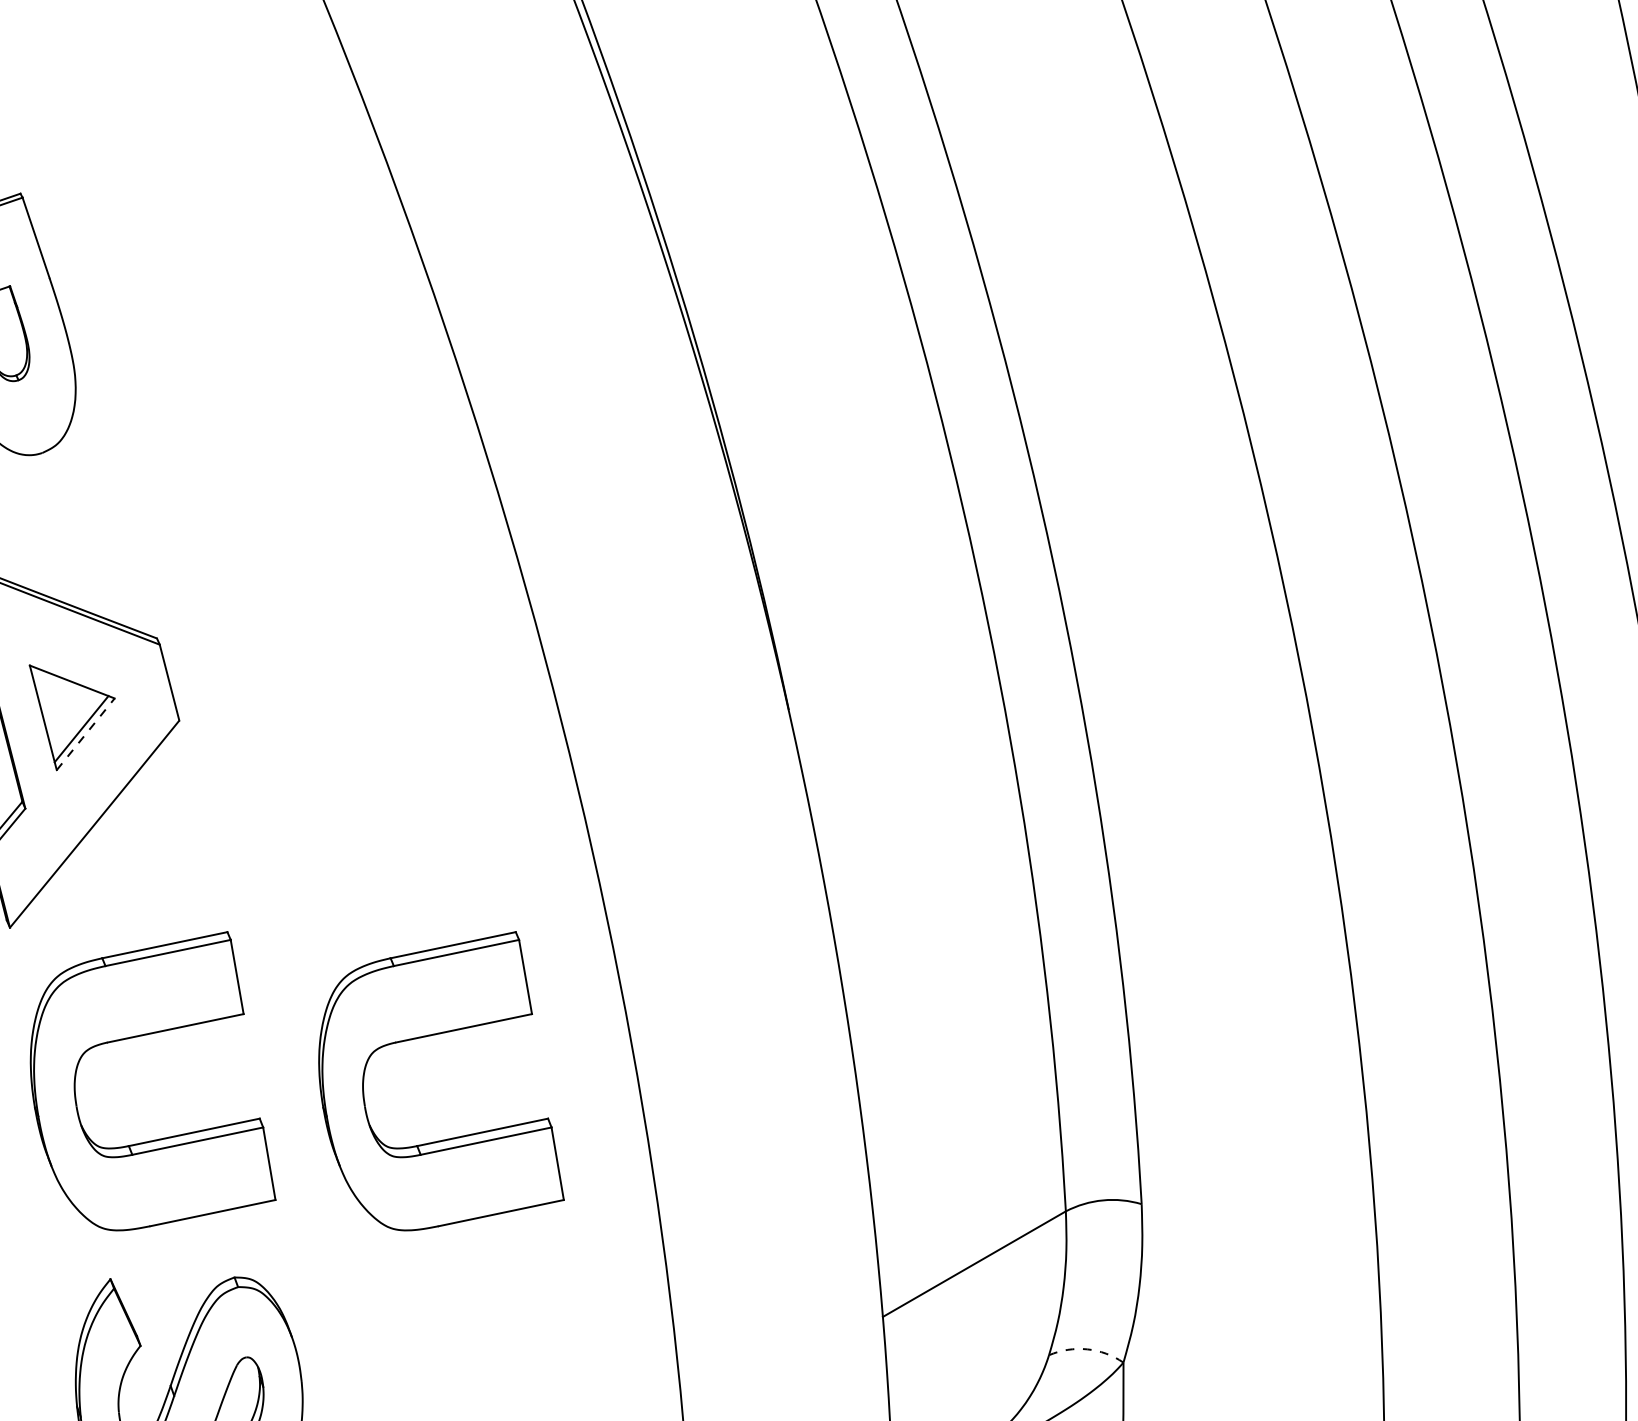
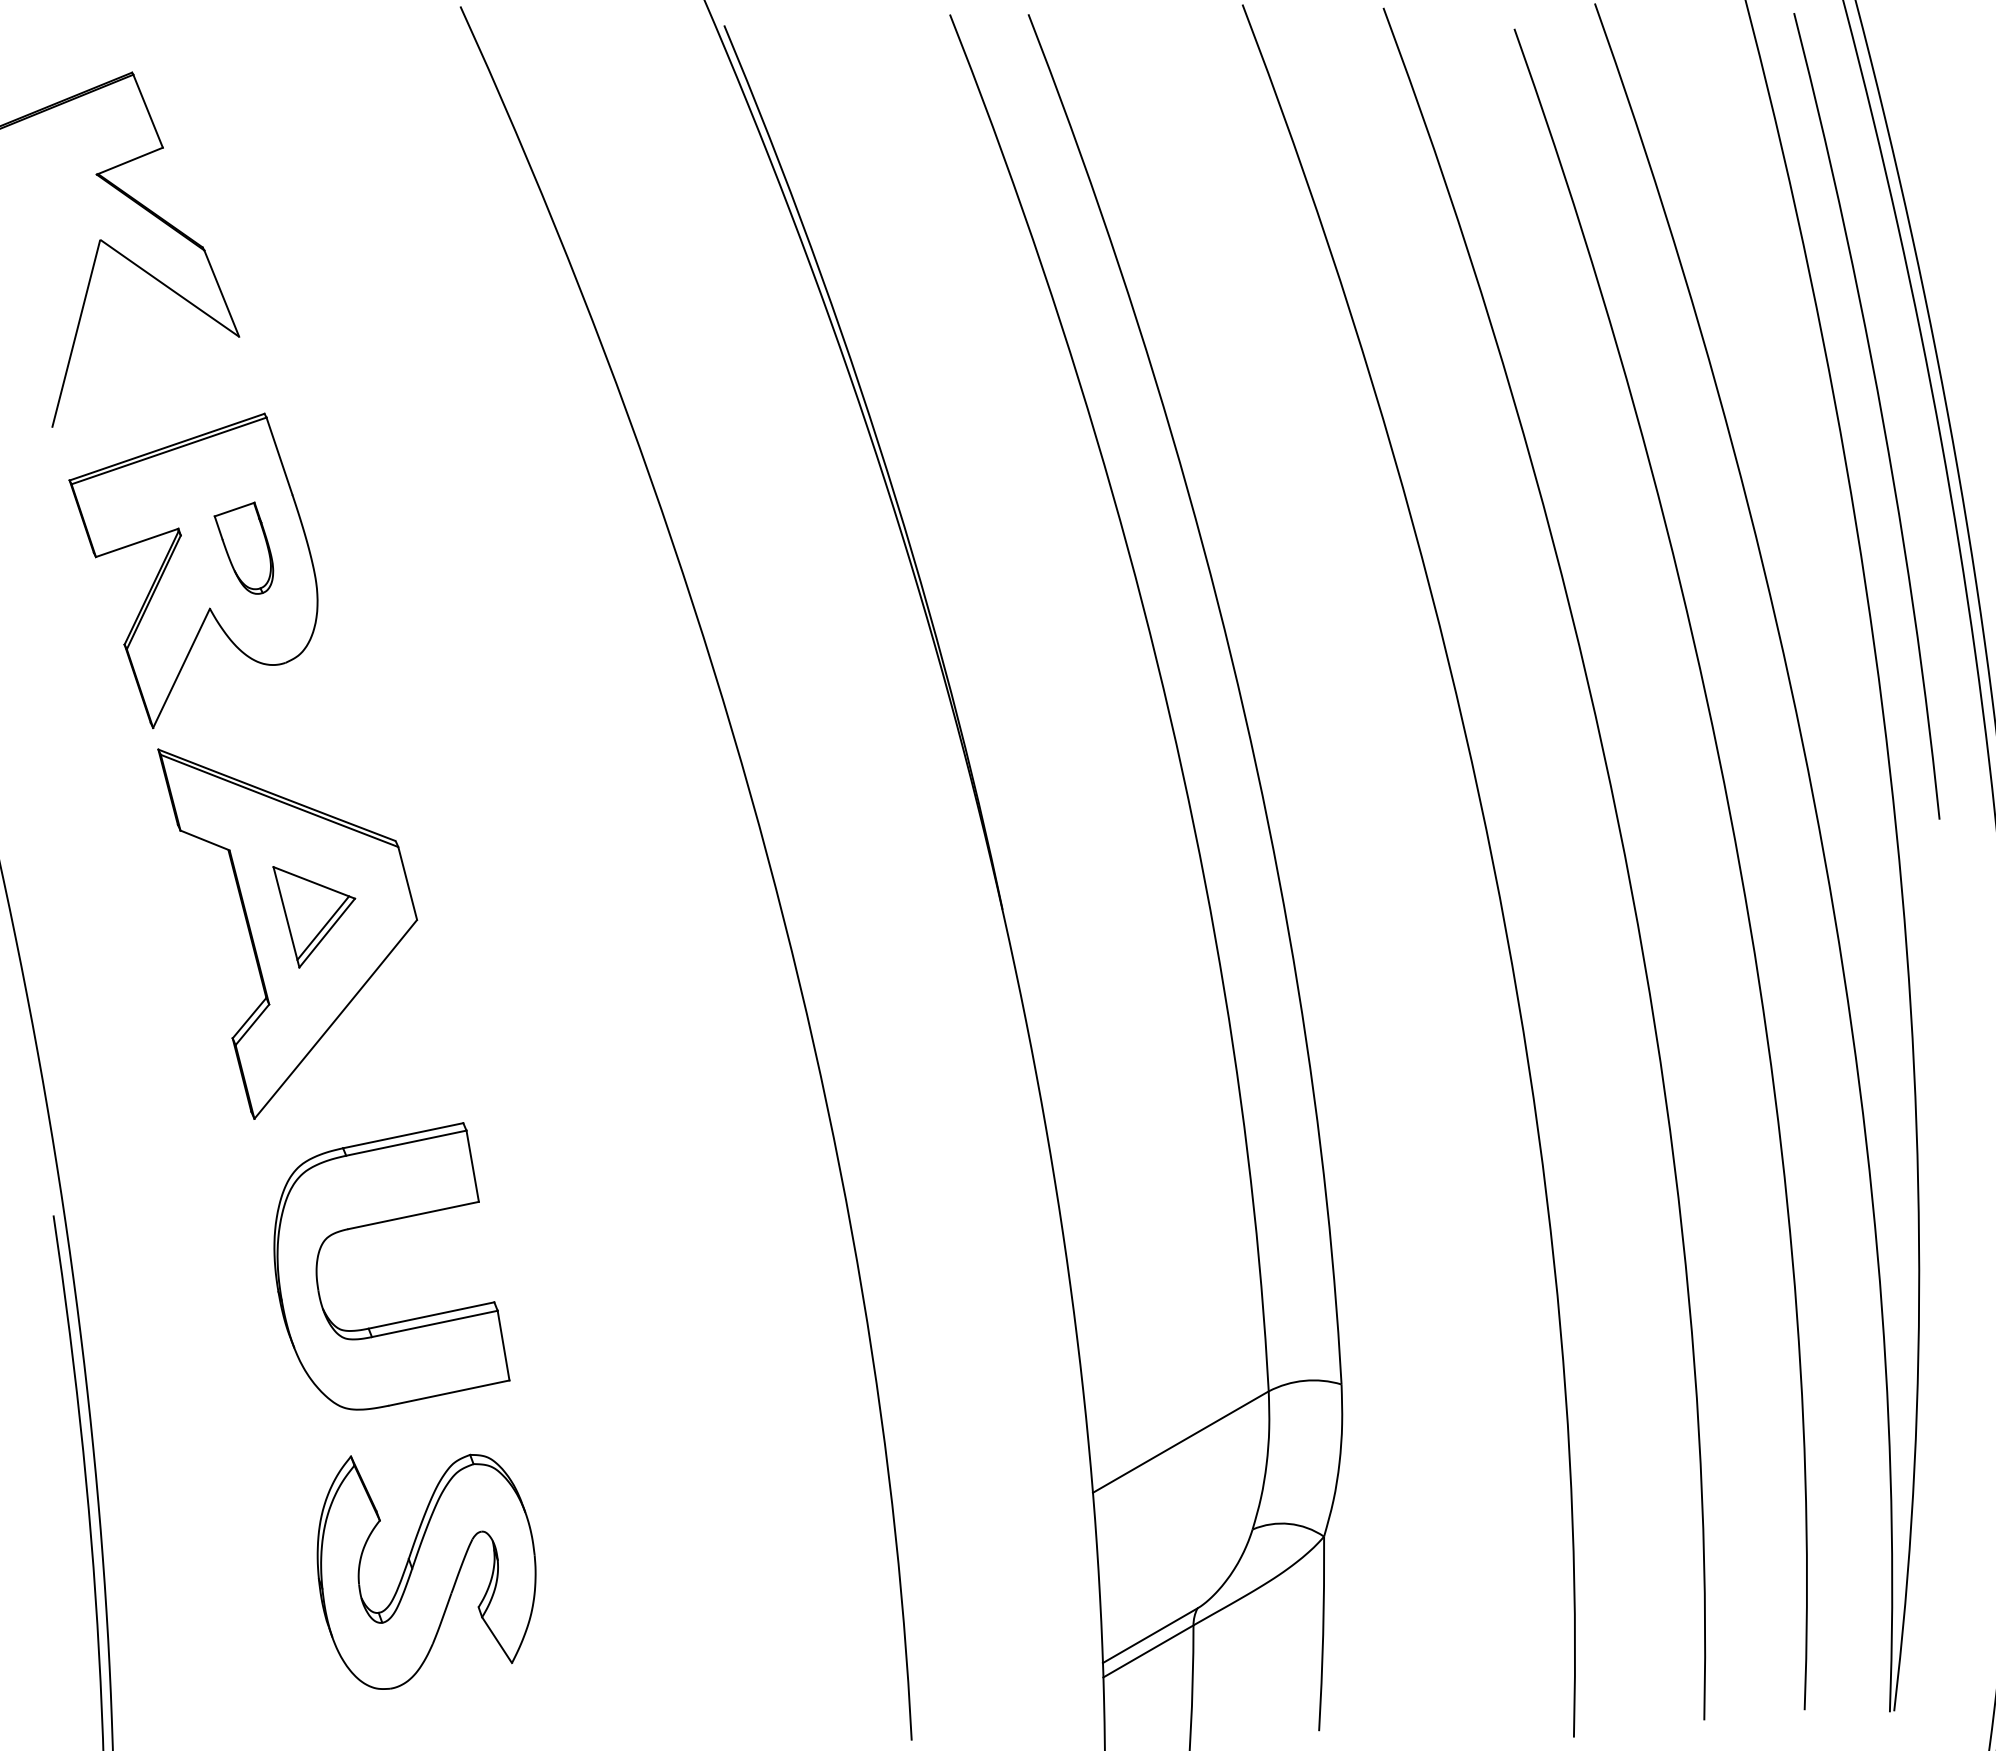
line: (86, 733) -> (327, 932), dashed -> solid
part: (430, 1036) -> (658, 1223), removed
arc: (1087, 1348) -> (1289, 1523), dashed -> solid

